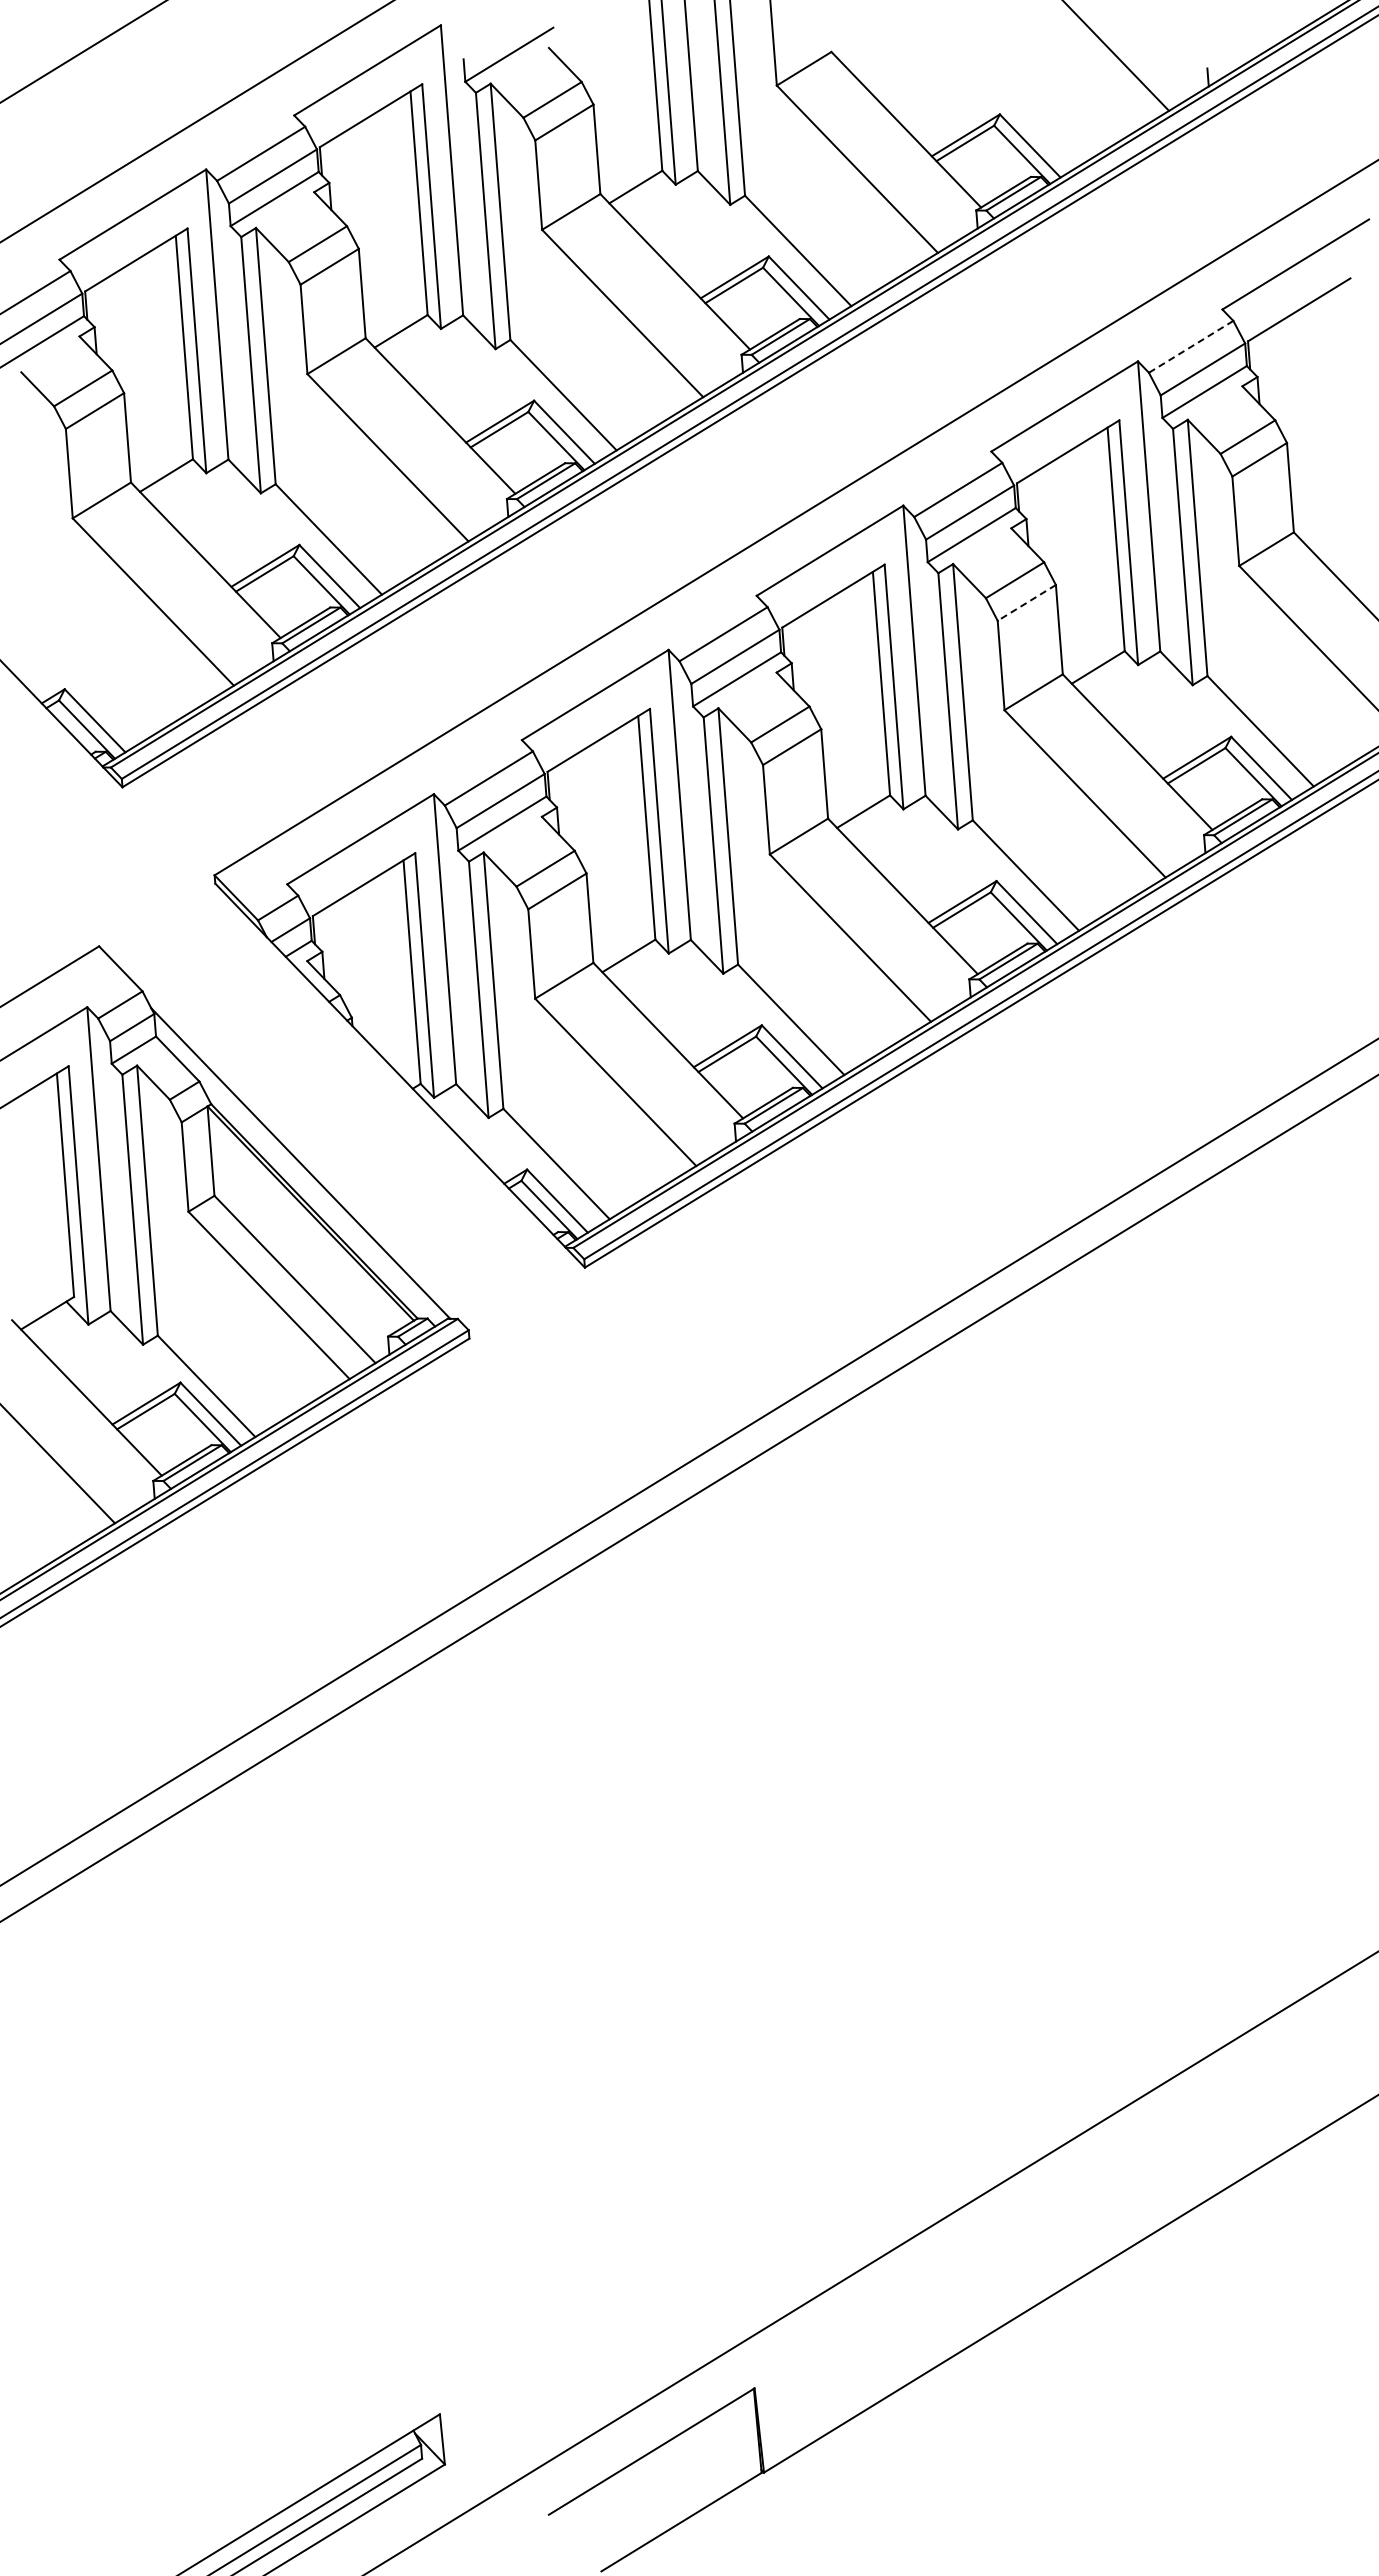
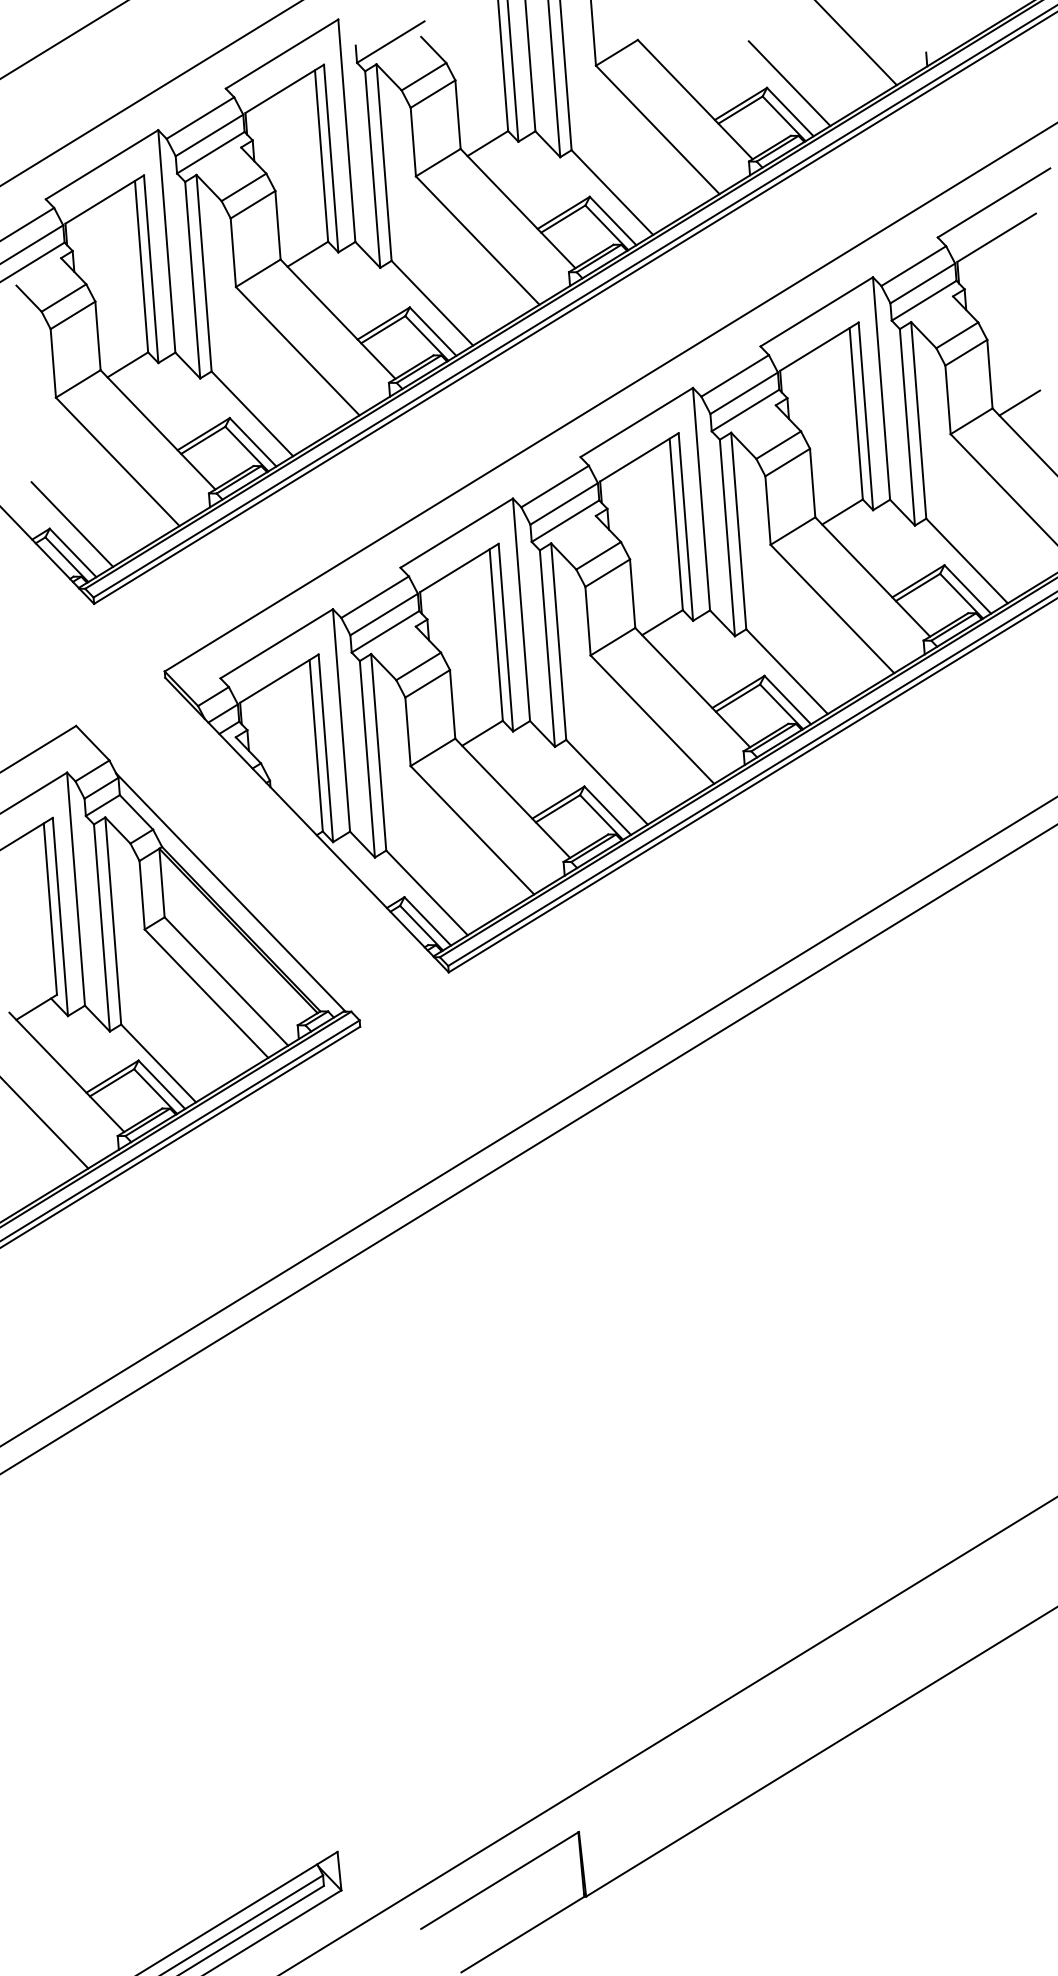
line: (1029, 108) -> (789, 83), added
line: (1191, 346) -> (914, 265), dashed -> solid
line: (1328, 525) -> (1019, 403), added
line: (1026, 603) -> (787, 462), dashed -> solid
line: (93, 683) -> (71, 524), added

